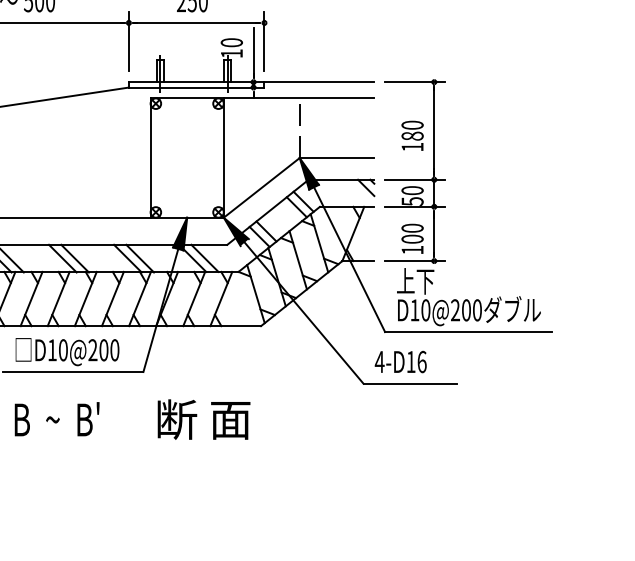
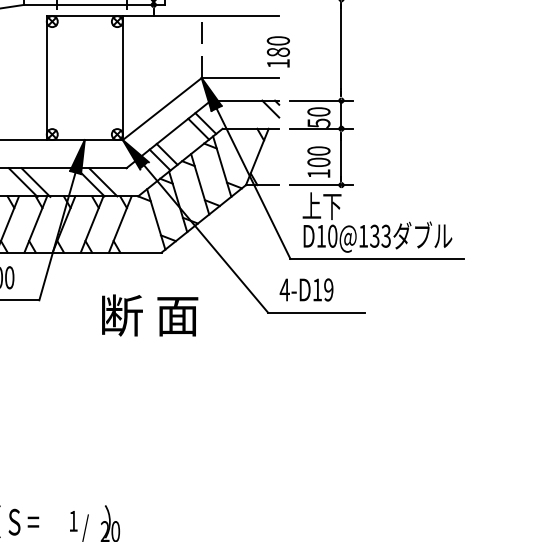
text: (412, 135) -> (278, 51), moved
text: (466, 310) -> (374, 236), D10@200 -> D10@133
text: (421, 361) -> (328, 289), 4-D16 -> 4-D19
text: (203, 419) -> (149, 315), moved

